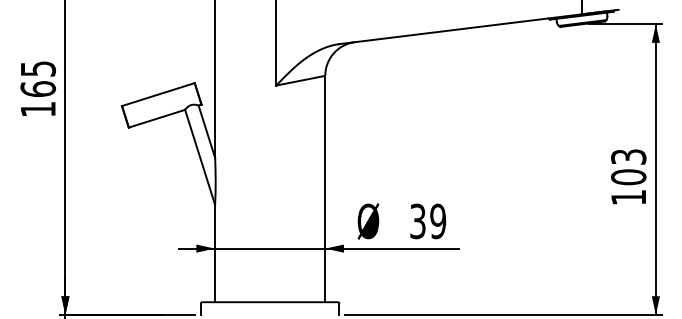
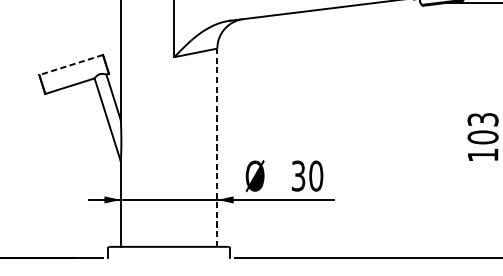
line: (157, 94) -> (70, 64), solid -> dashed
line: (325, 188) -> (217, 147), solid -> dashed
text: (438, 221) -> (316, 176), 39 -> 30

